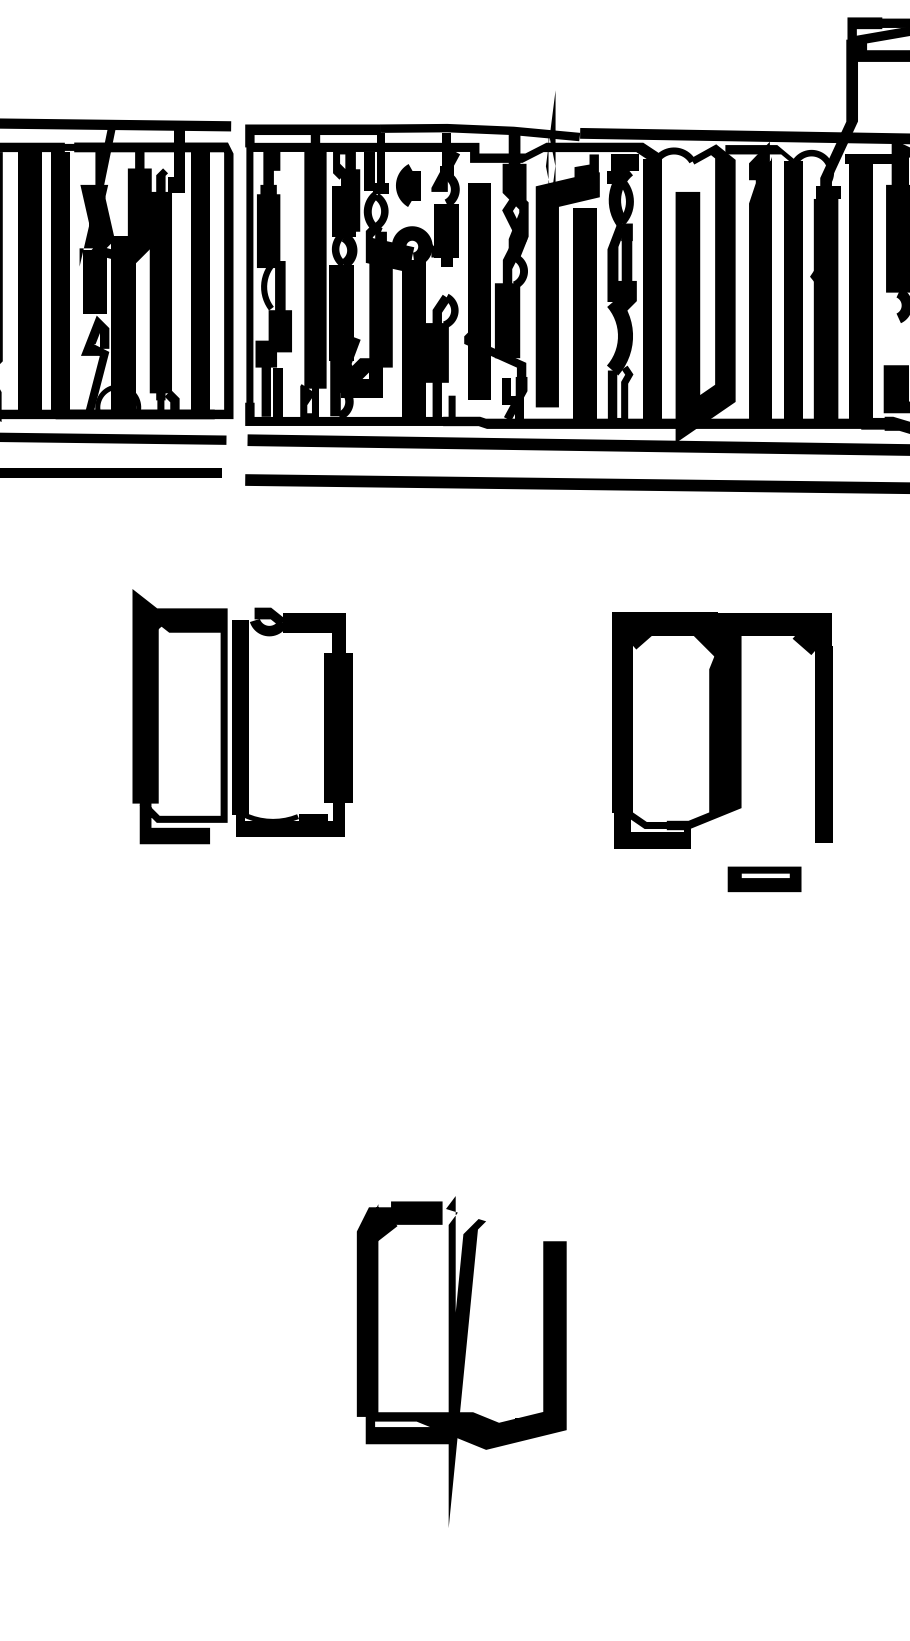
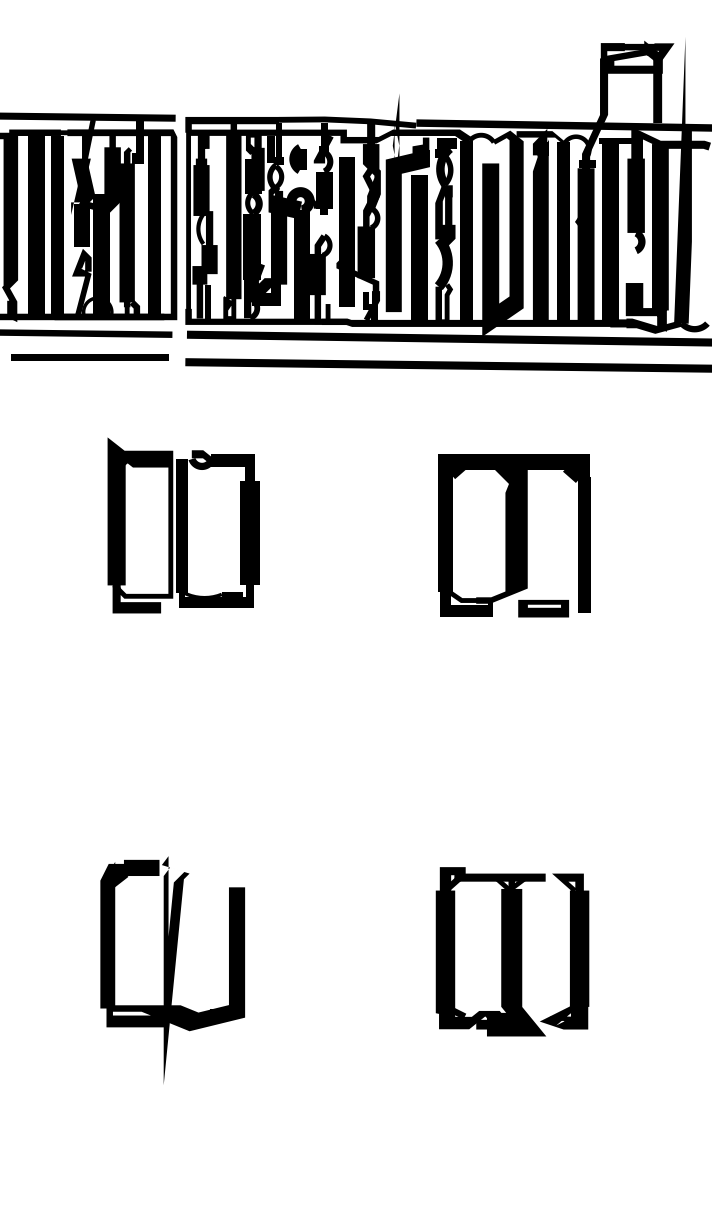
part: (764, 879) -> (543, 608), moved
part: (719, 1334) -> (512, 951), added
part: (461, 1360) -> (172, 969), moved

